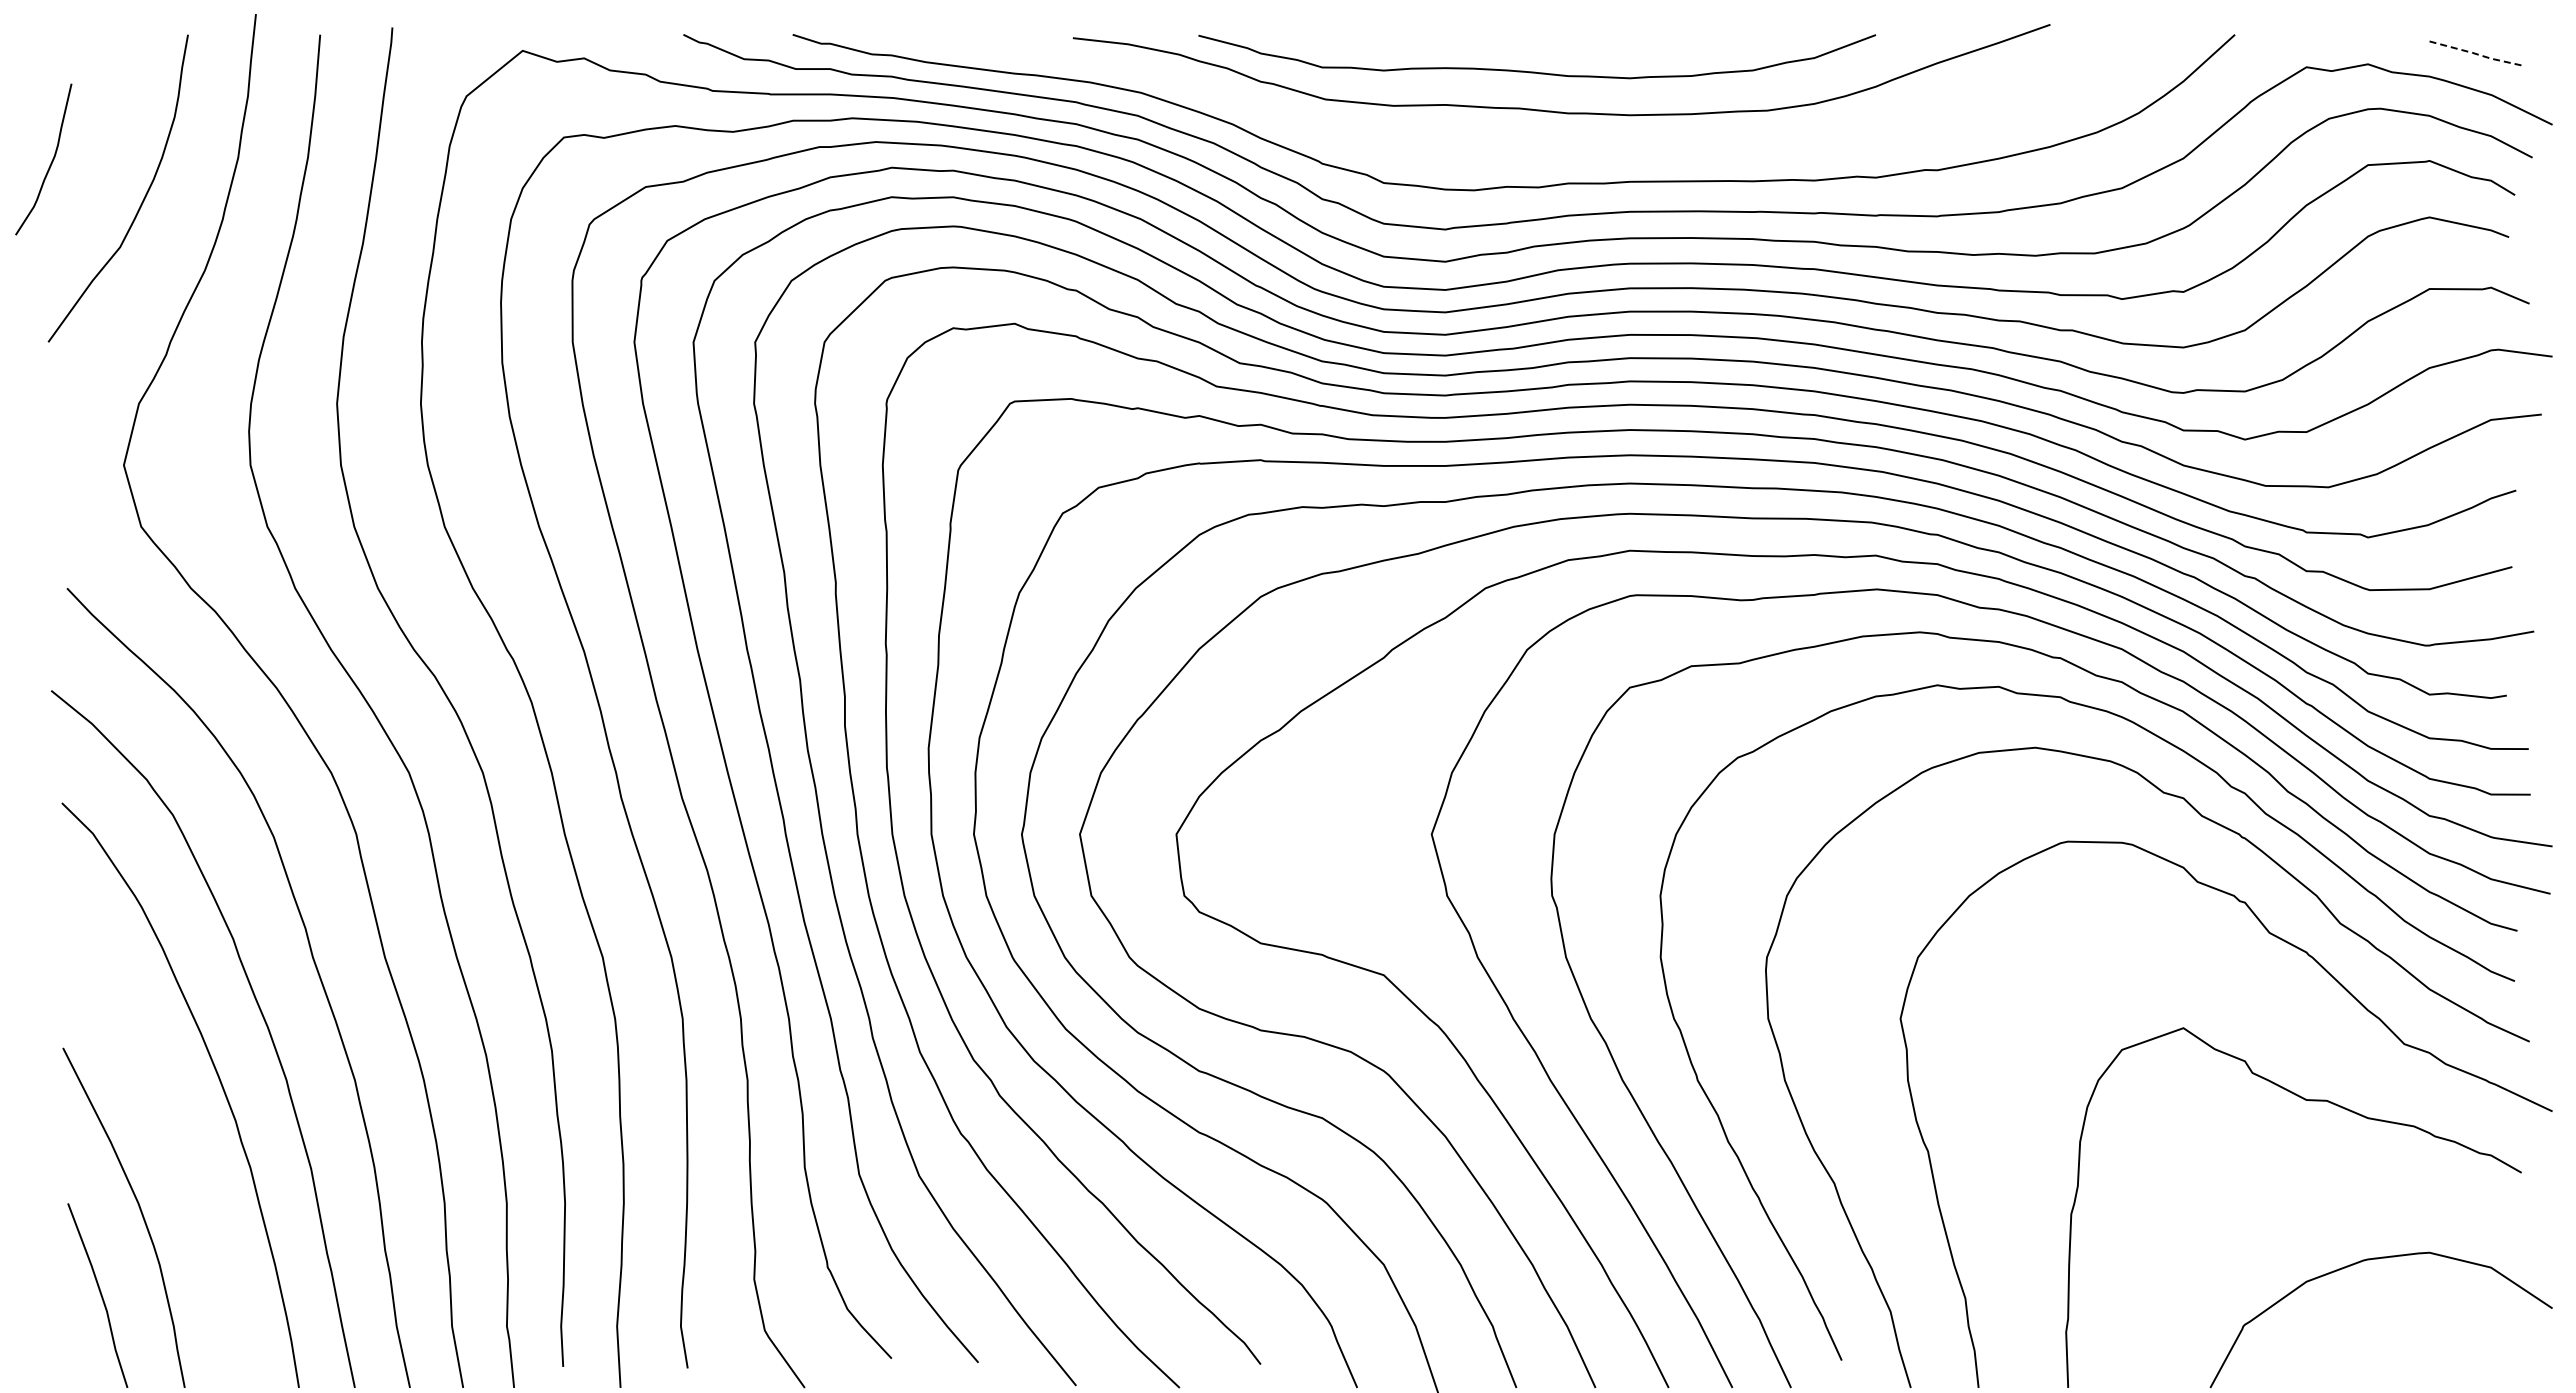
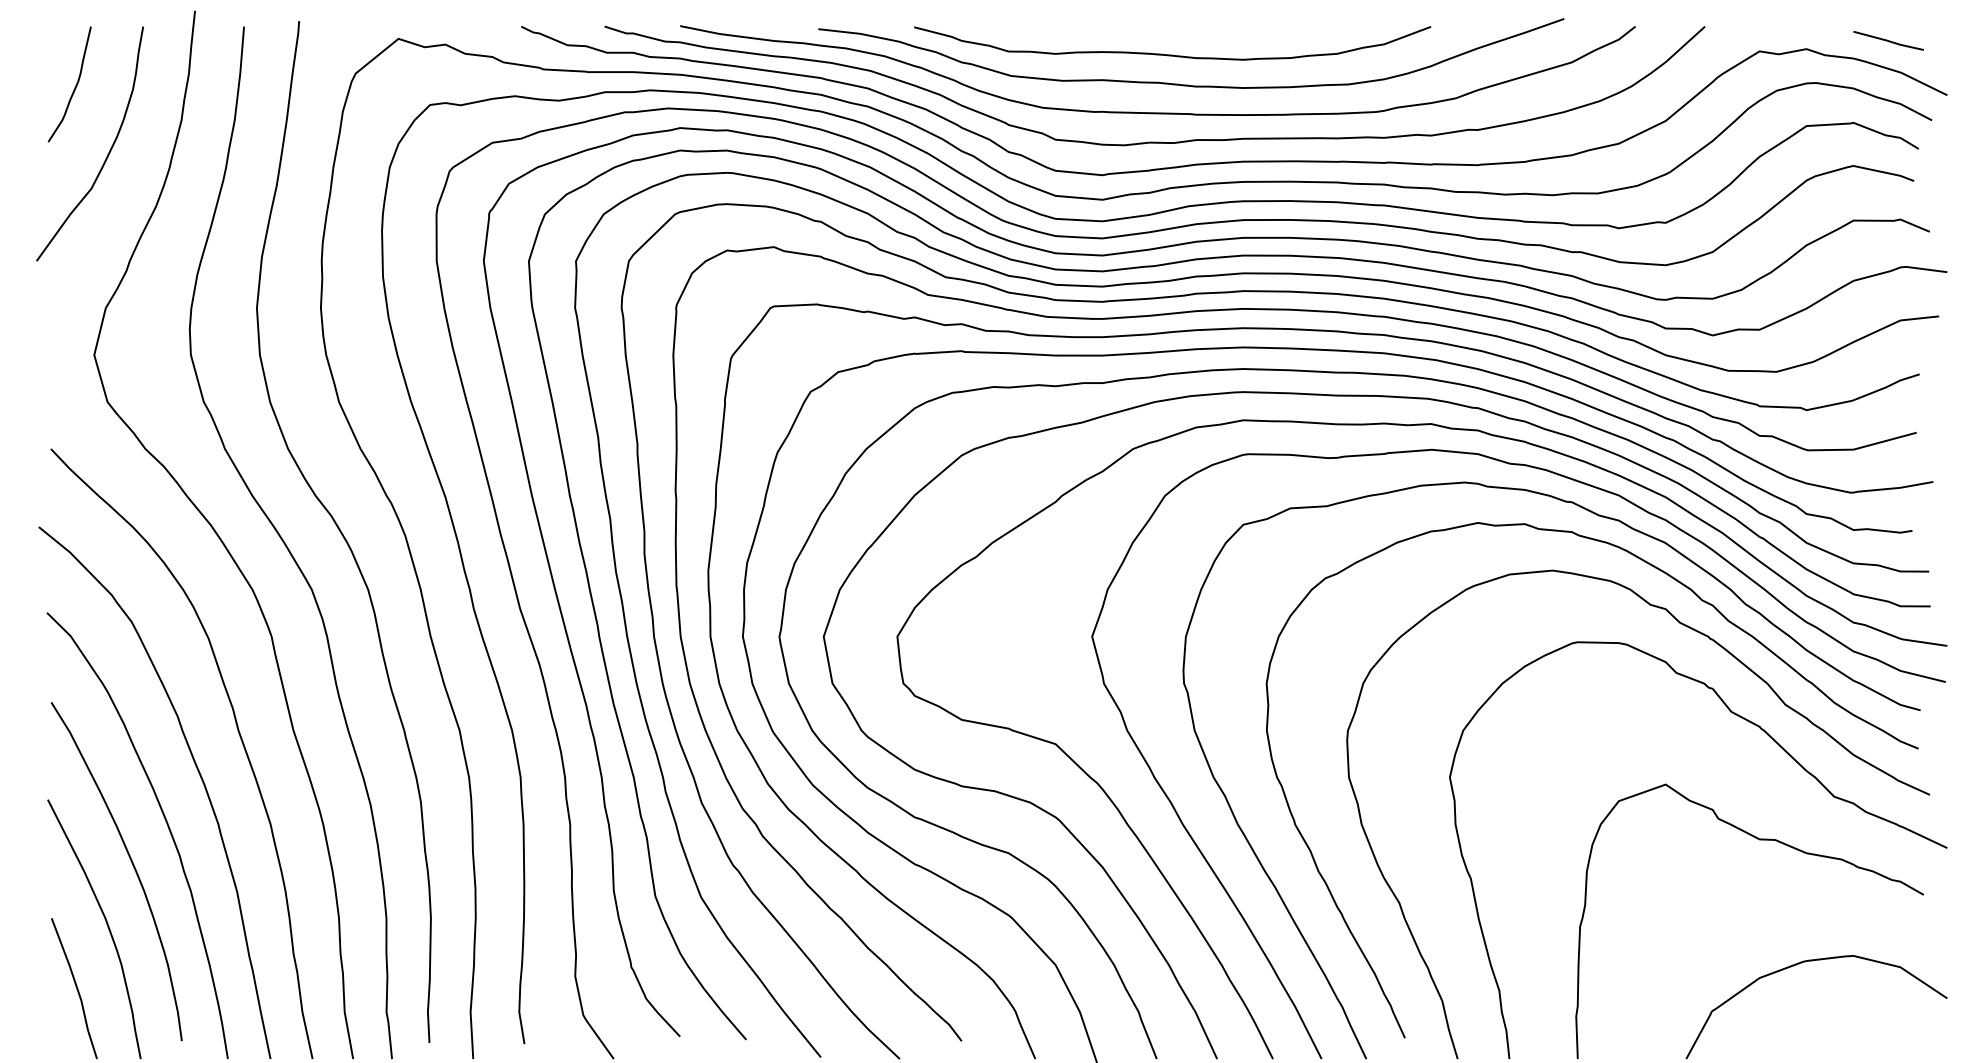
line: (2476, 54) -> (1889, 41), dashed -> solid
curve: (1517, 147) -> (1157, 112), added
curve: (51, 160) -> (75, 85), moved
curve: (173, 1132) -> (132, 864), added

